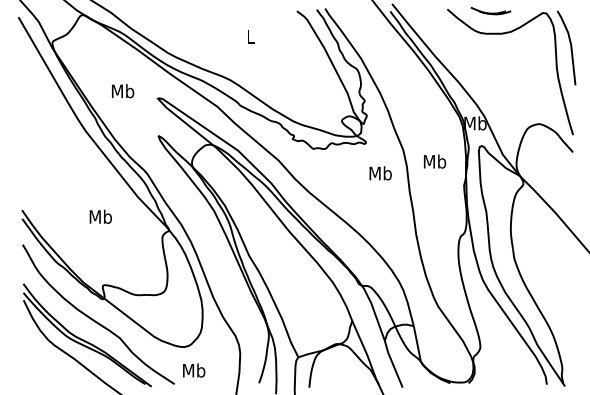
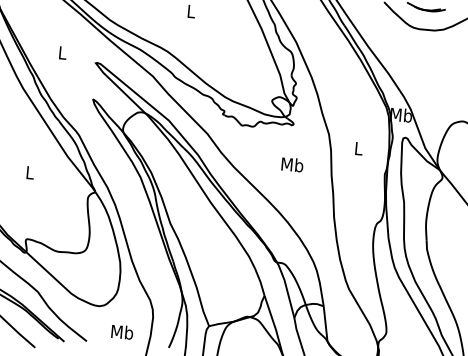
text: (123, 91) -> (63, 53), Mb -> L
text: (434, 161) -> (358, 148), Mb -> L
text: (380, 173) -> (292, 164), moved
text: (100, 216) -> (29, 172), Mb -> L
text: (194, 370) -> (122, 332), moved

